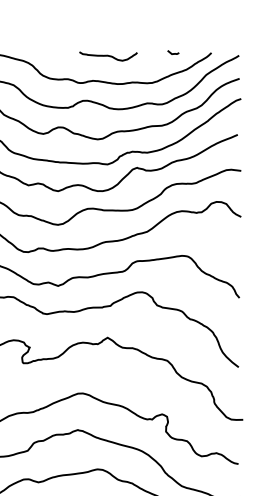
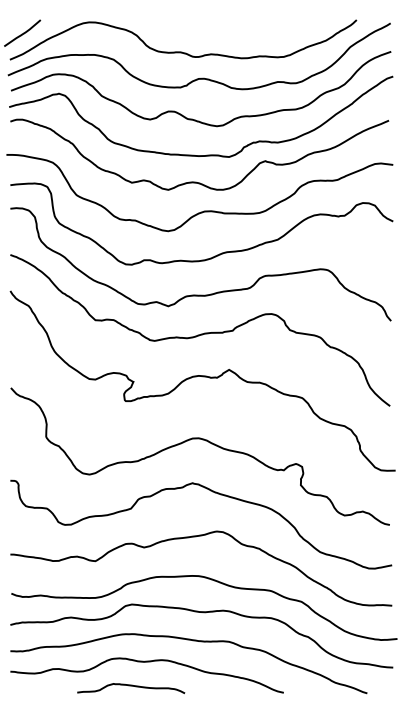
line: (173, 53) -> (309, 20), removed
curve: (107, 56) -> (229, 24), removed

